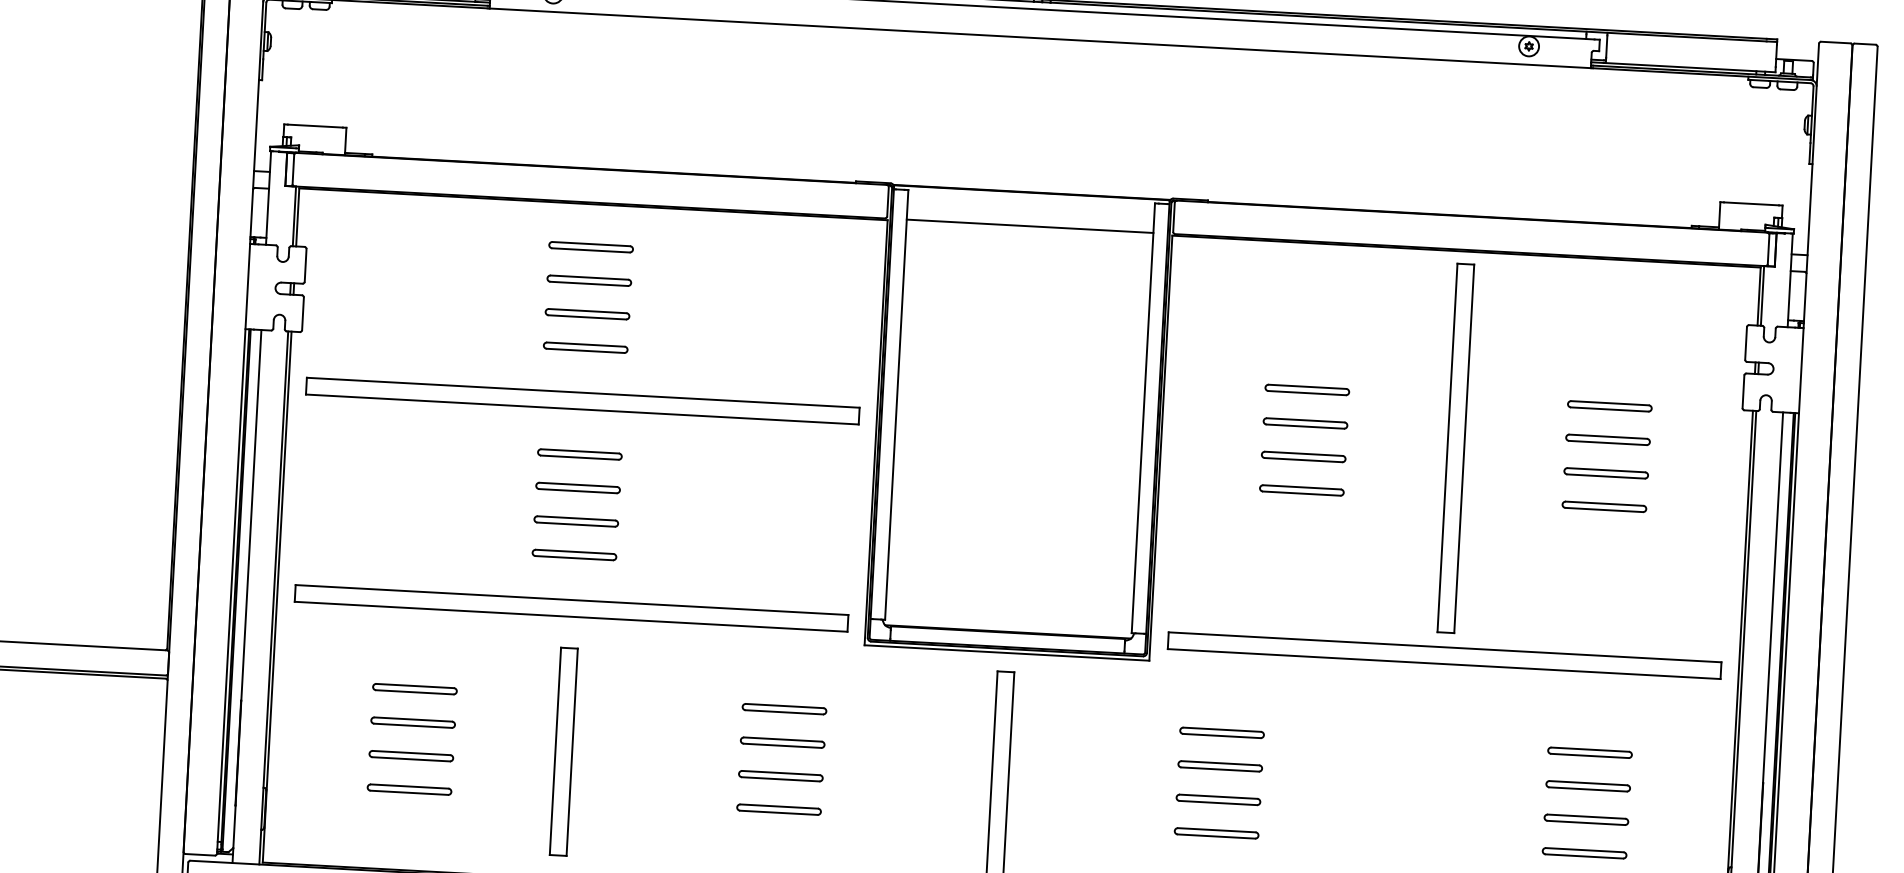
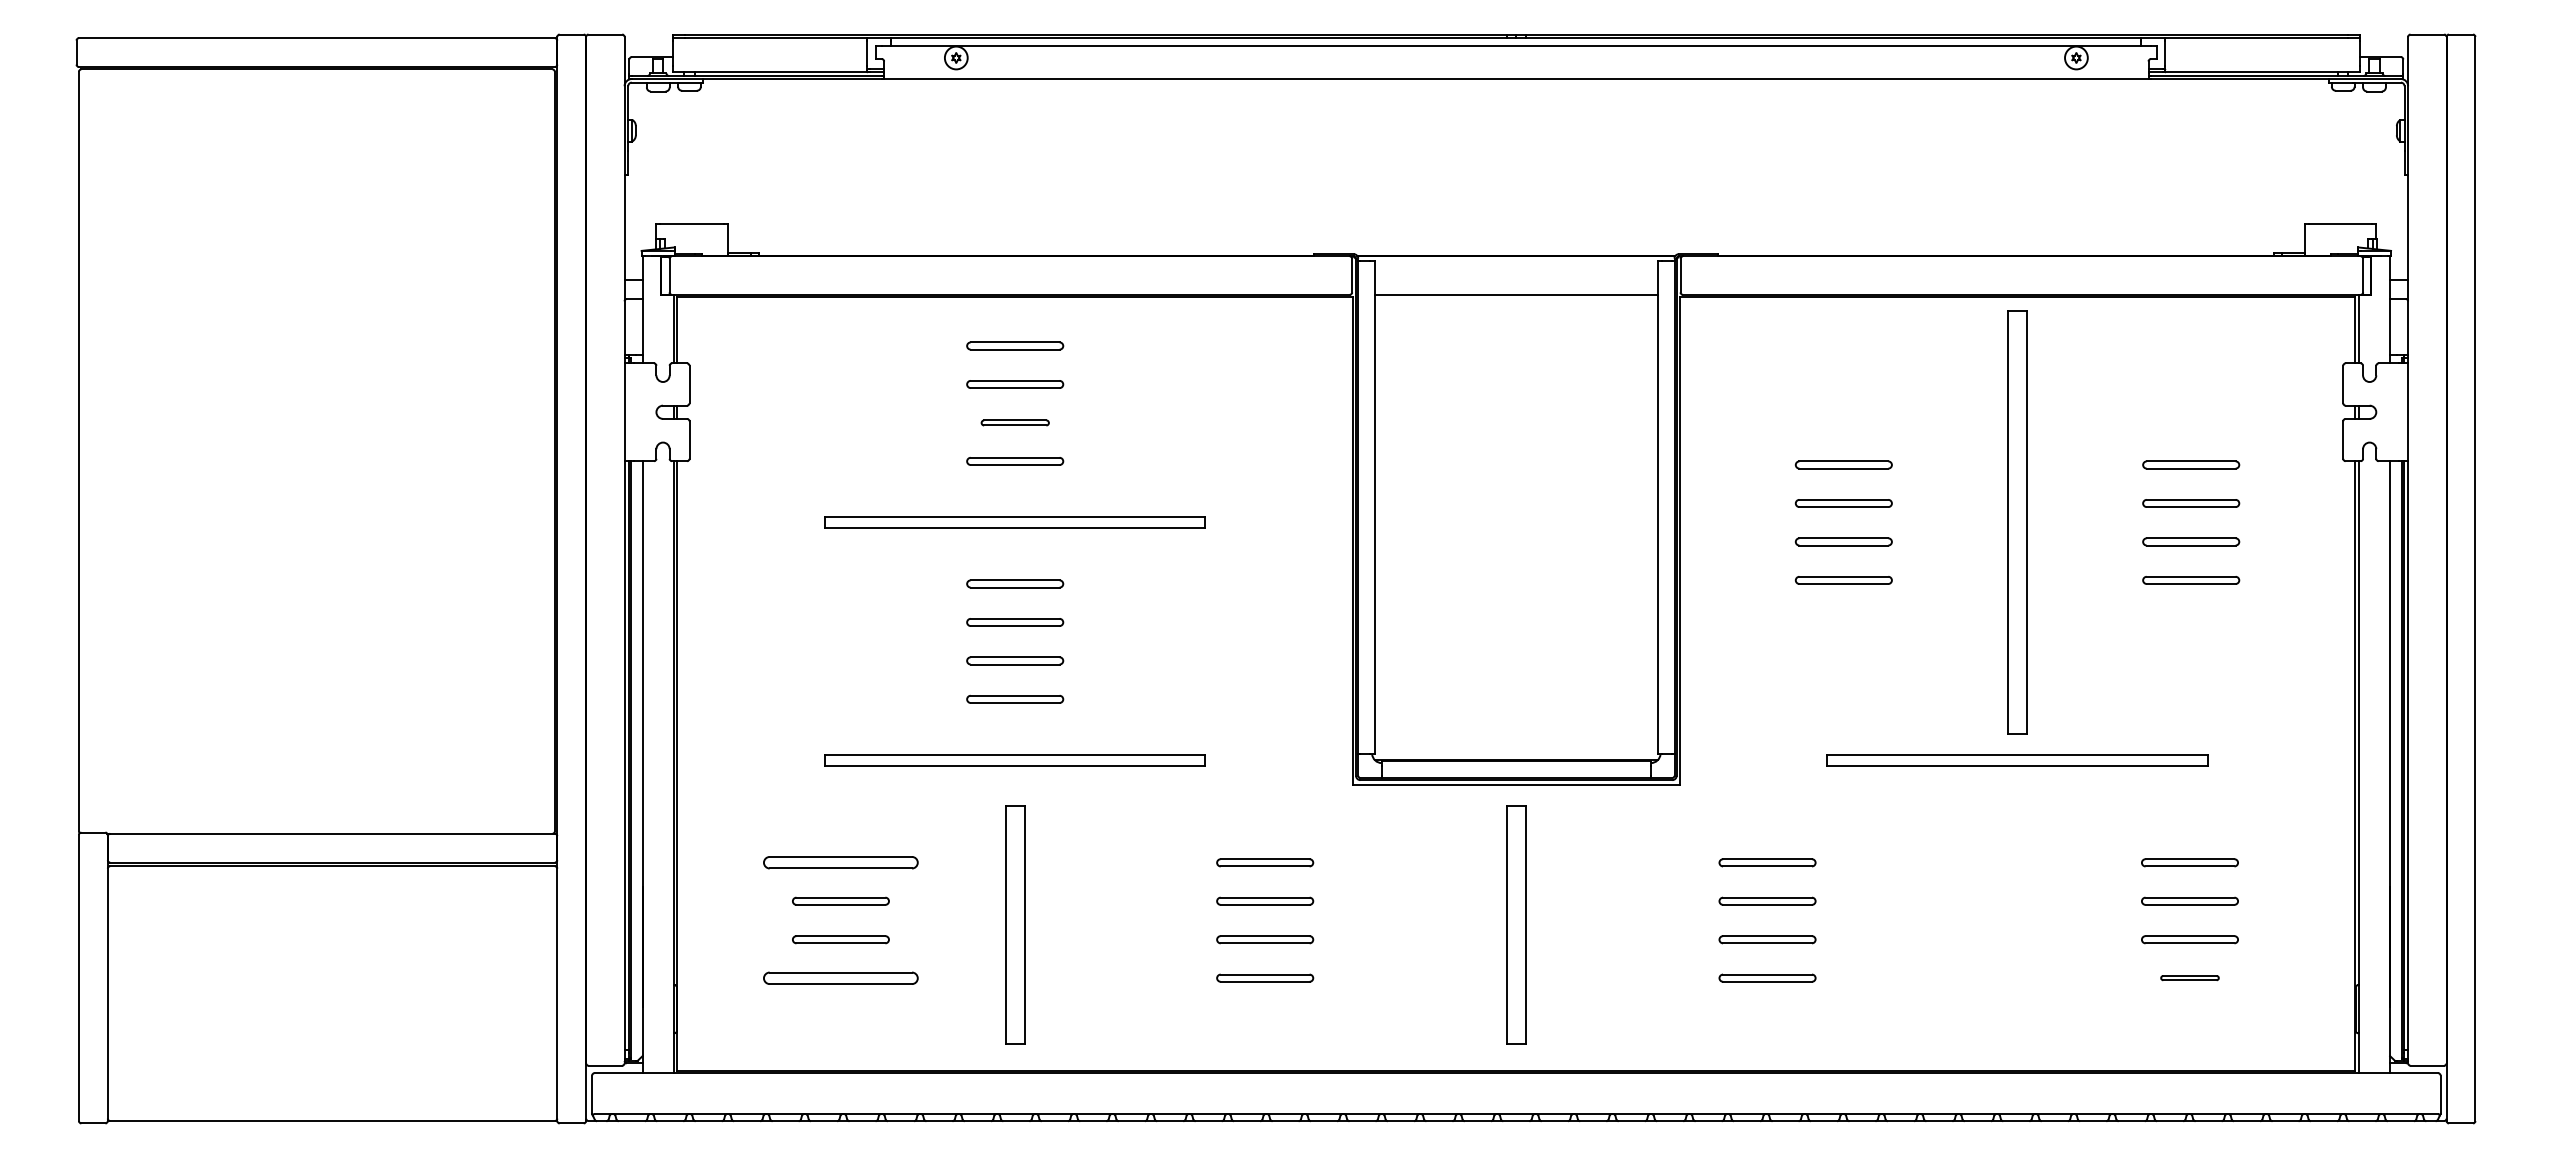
part: (587, 313) -> (1015, 422), size x0.7
part: (582, 400) -> (1014, 522), size x0.6
part: (570, 608) -> (1014, 760), size x0.6
part: (1444, 655) -> (2017, 760), size x0.6
part: (414, 688) -> (840, 862), size x1.6
part: (409, 789) -> (840, 977), size x1.6
part: (1584, 852) -> (2189, 977), size x0.6

